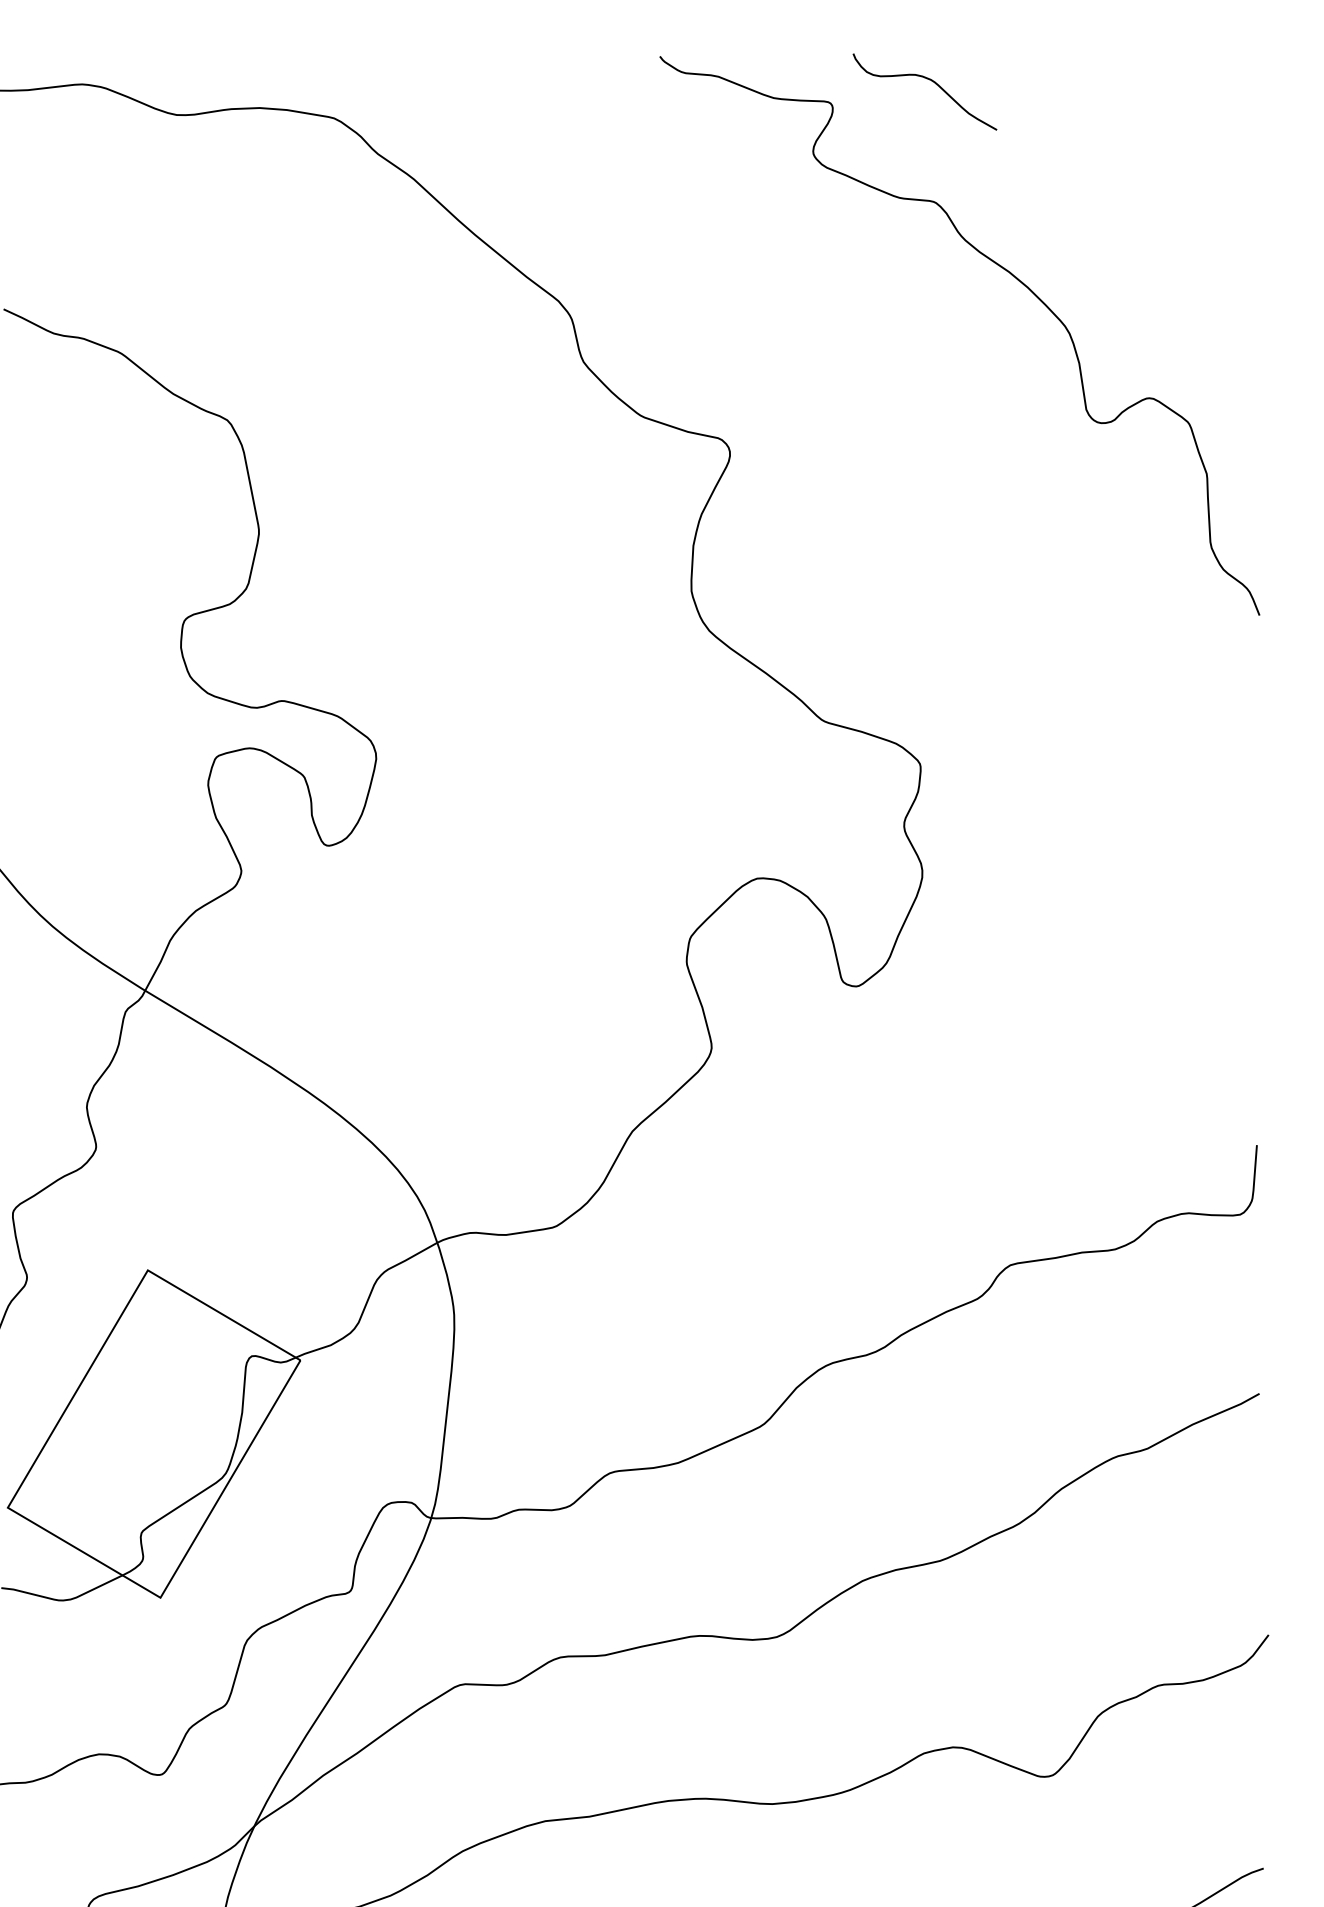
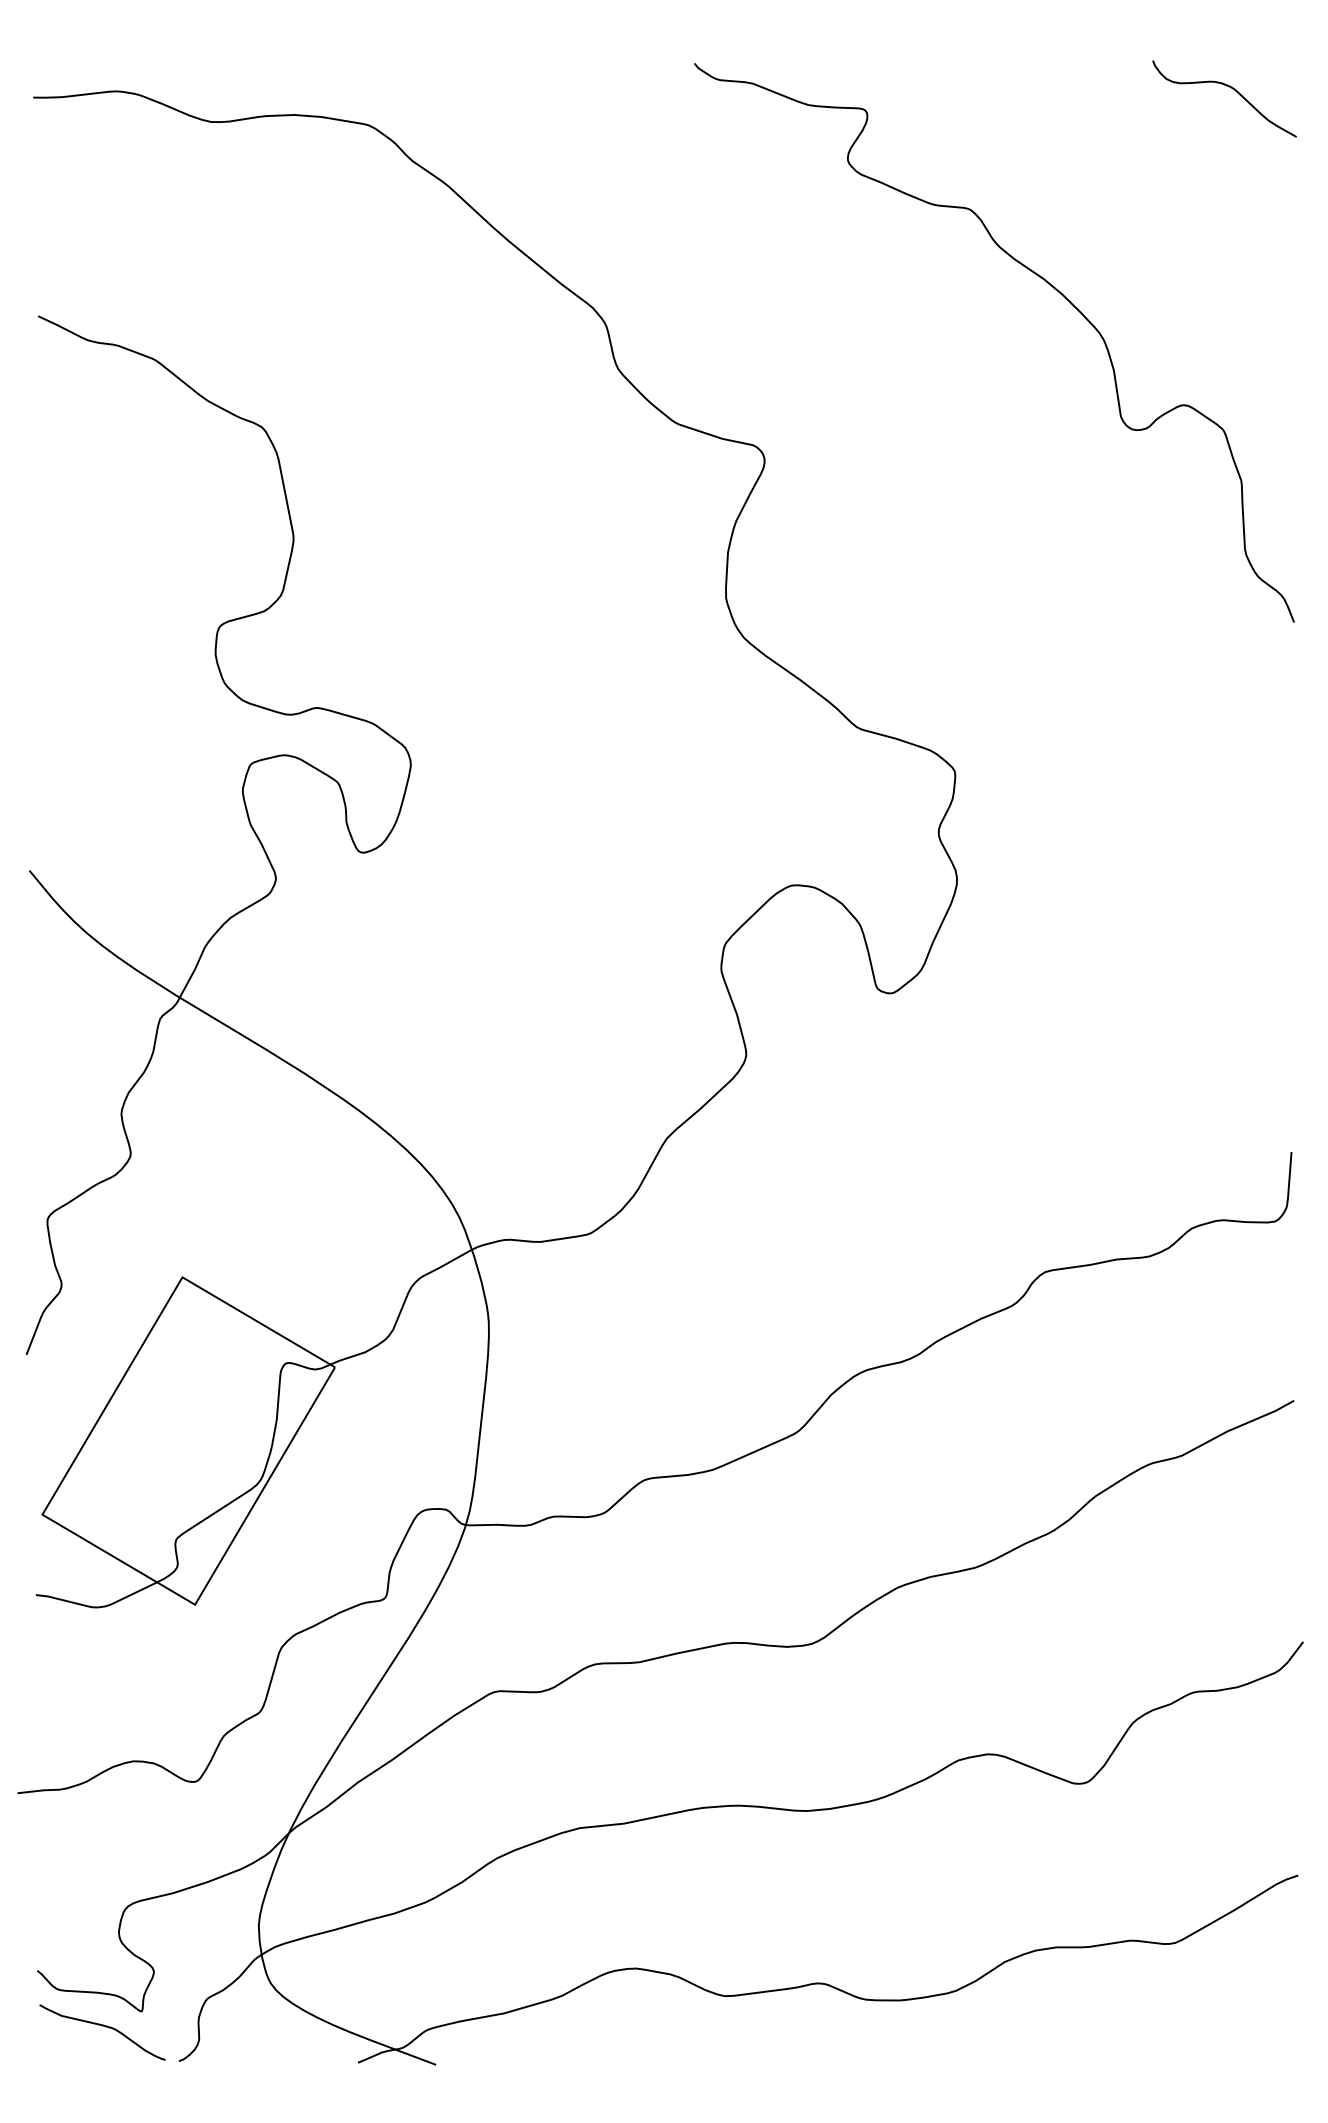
curve: (932, 82) -> (1232, 89), moved

